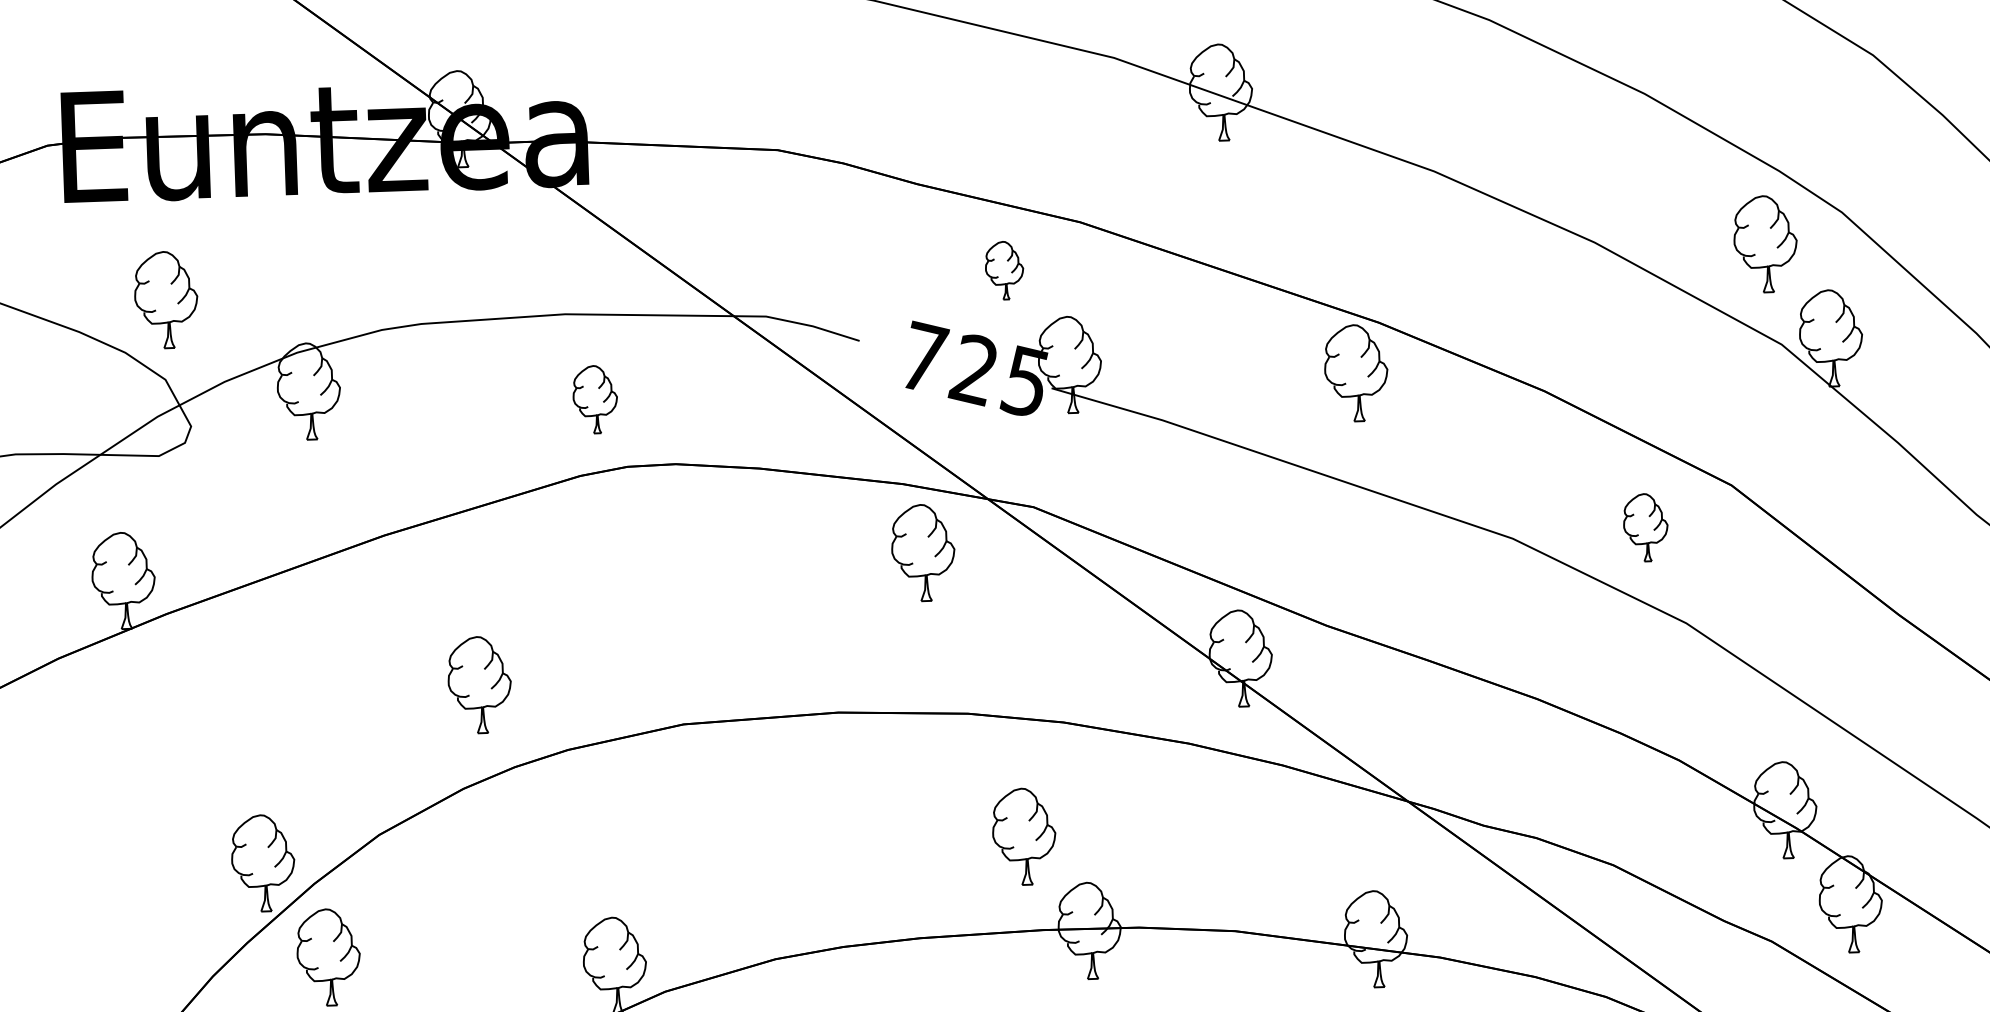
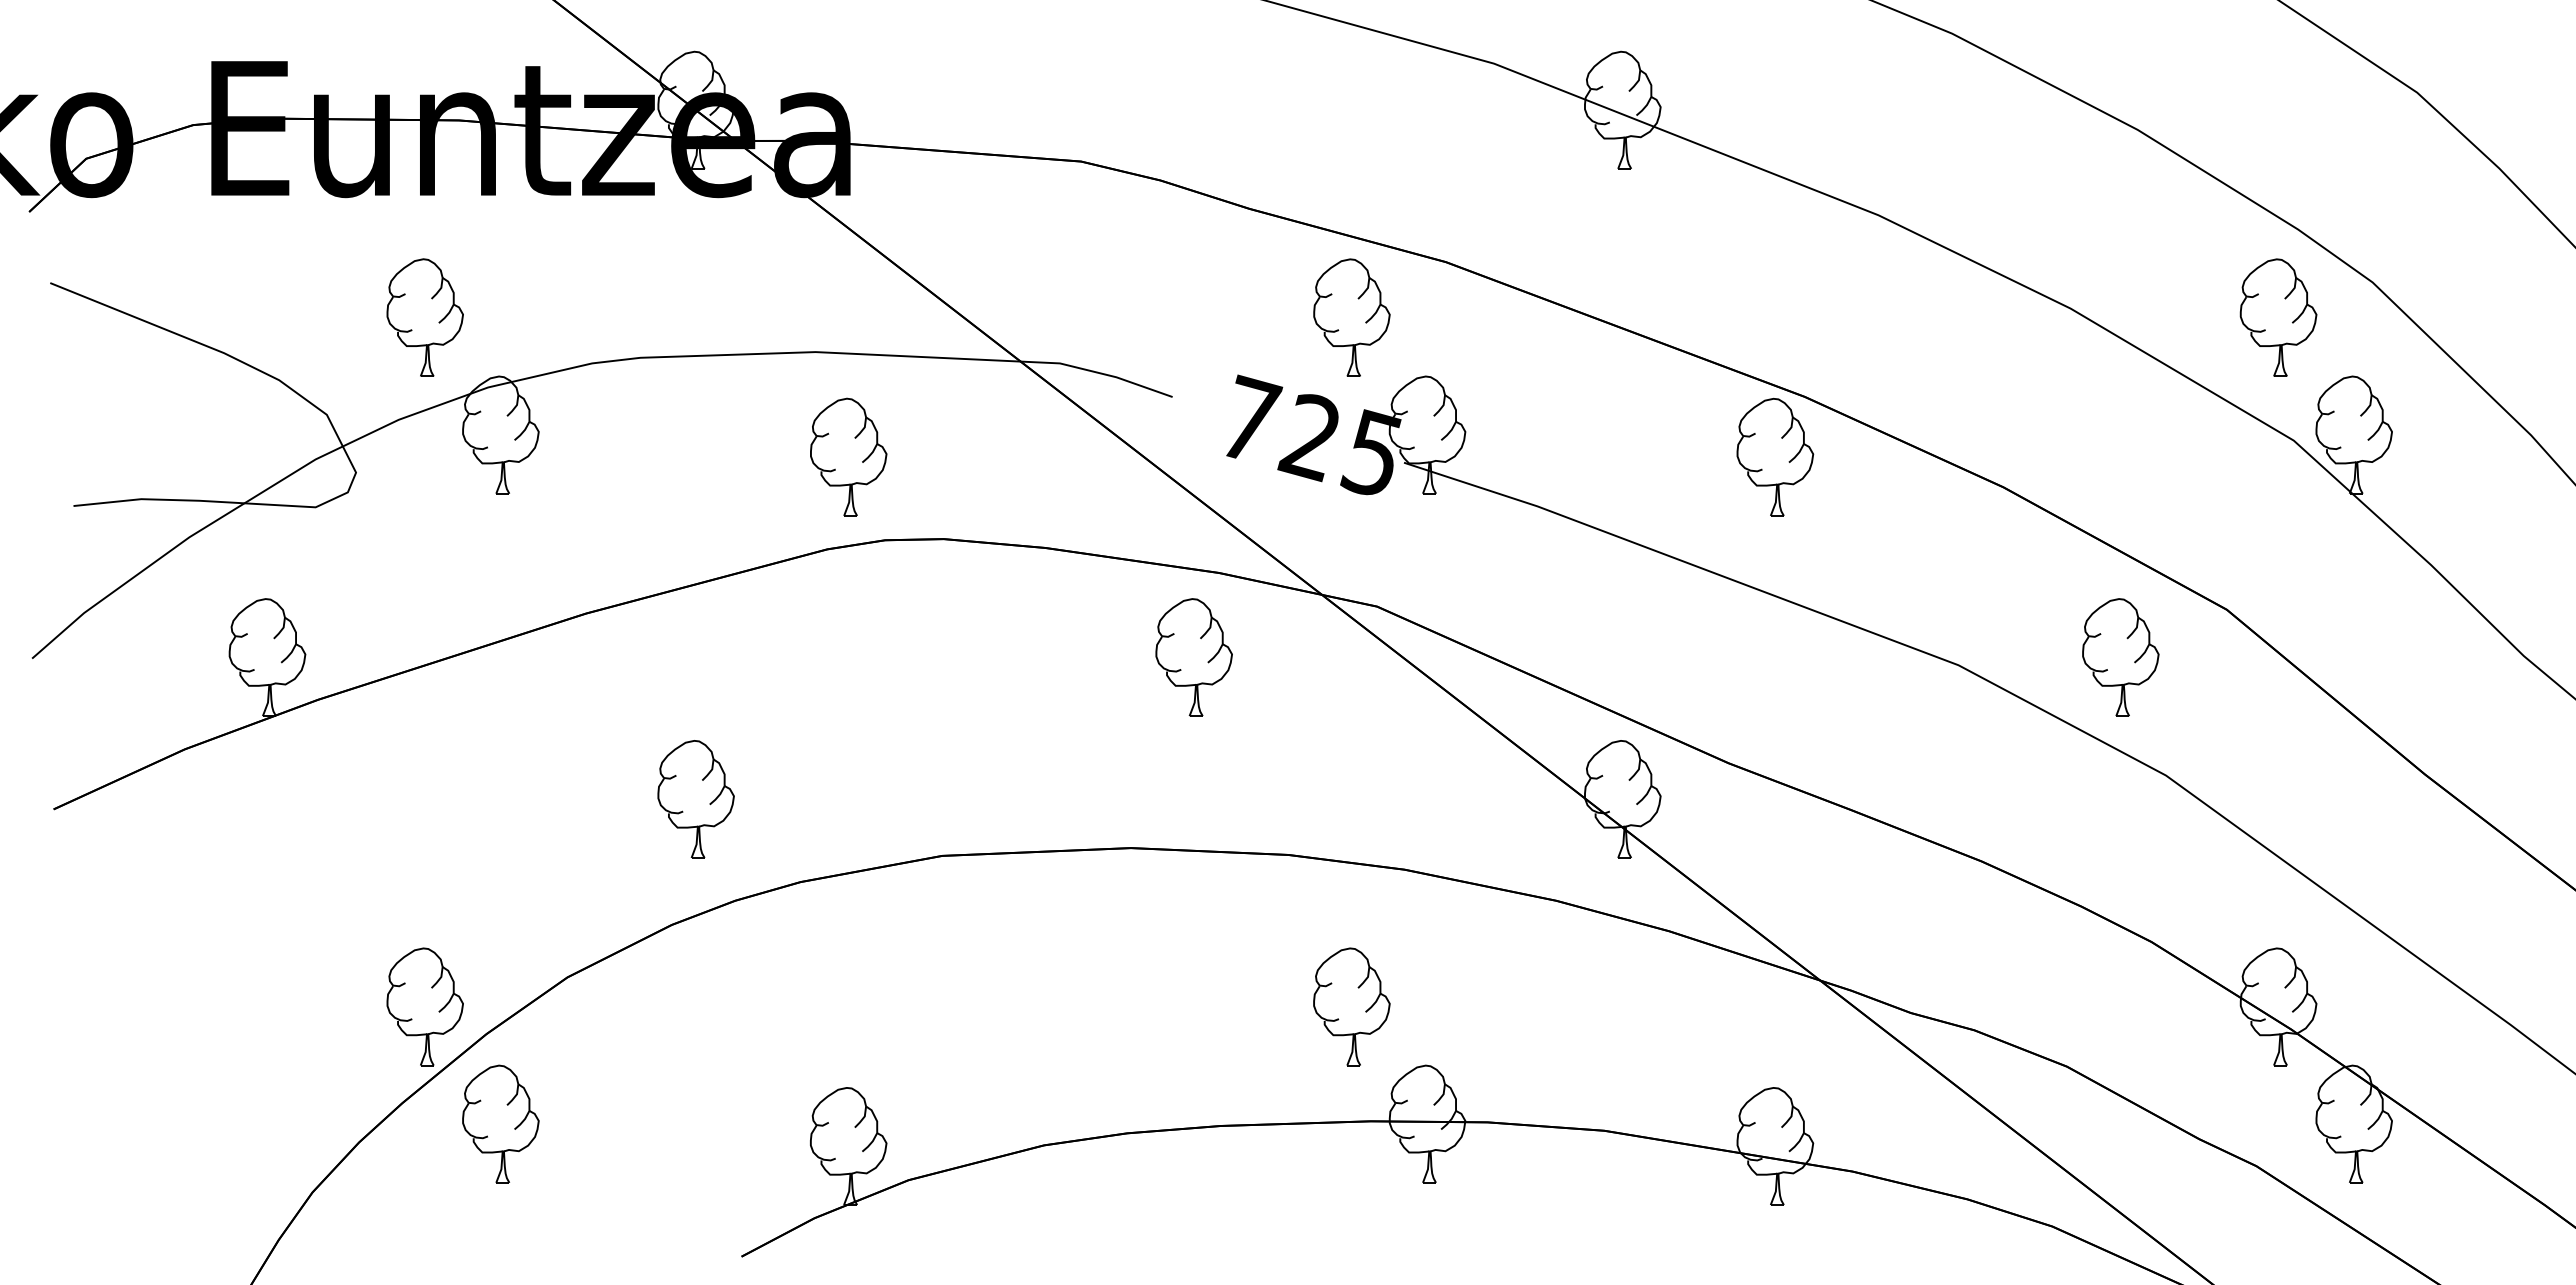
part: (1004, 270) -> (1351, 317), size x1.67
part: (165, 299) -> (424, 317), moved
part: (595, 399) -> (848, 456), size x1.43
part: (1645, 527) -> (2120, 657), size x1.43
part: (922, 552) -> (1193, 657), moved

